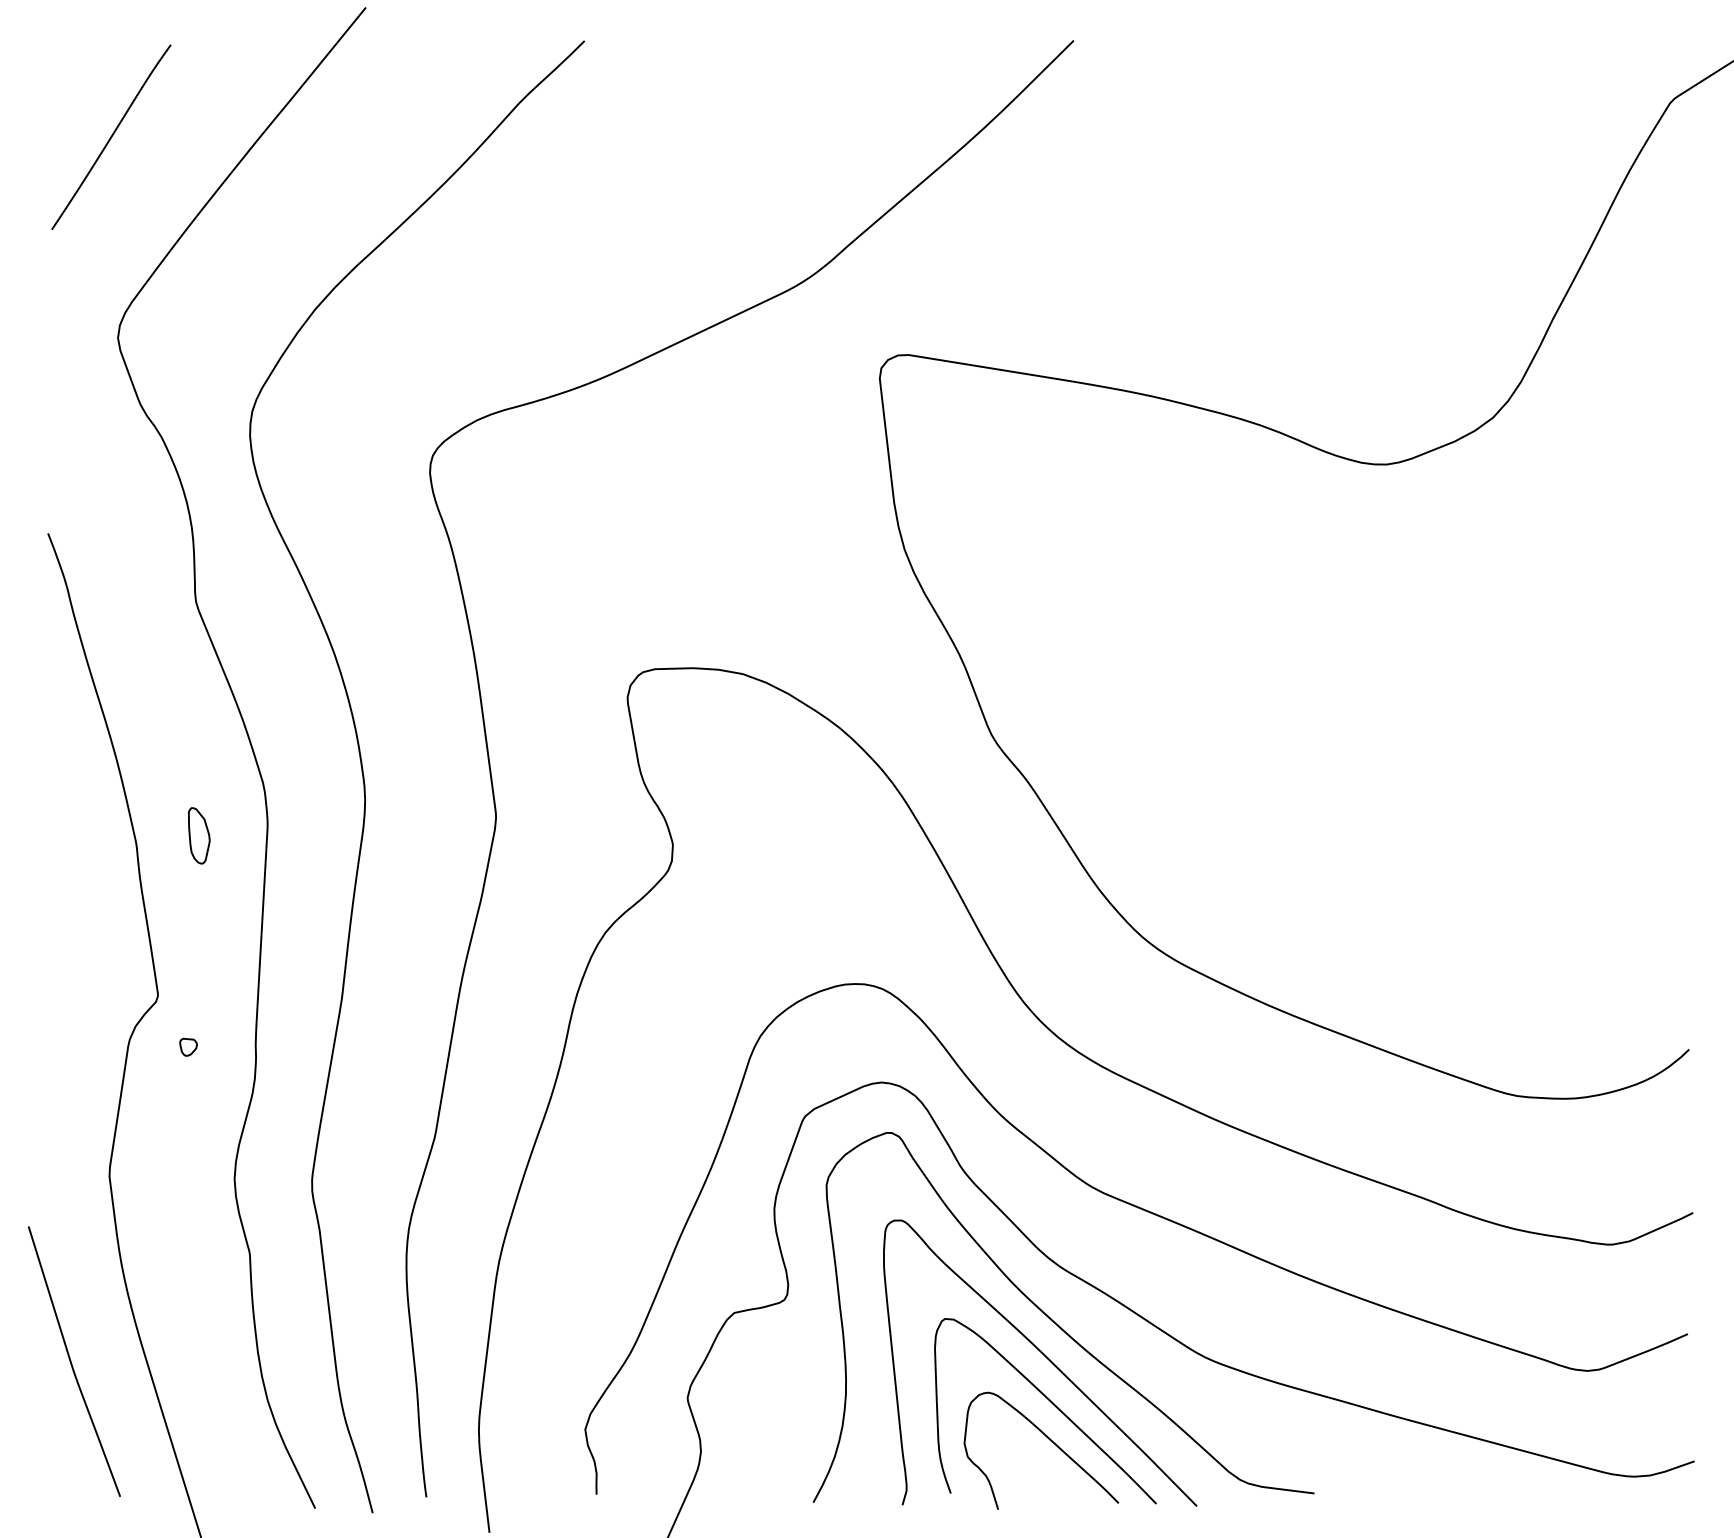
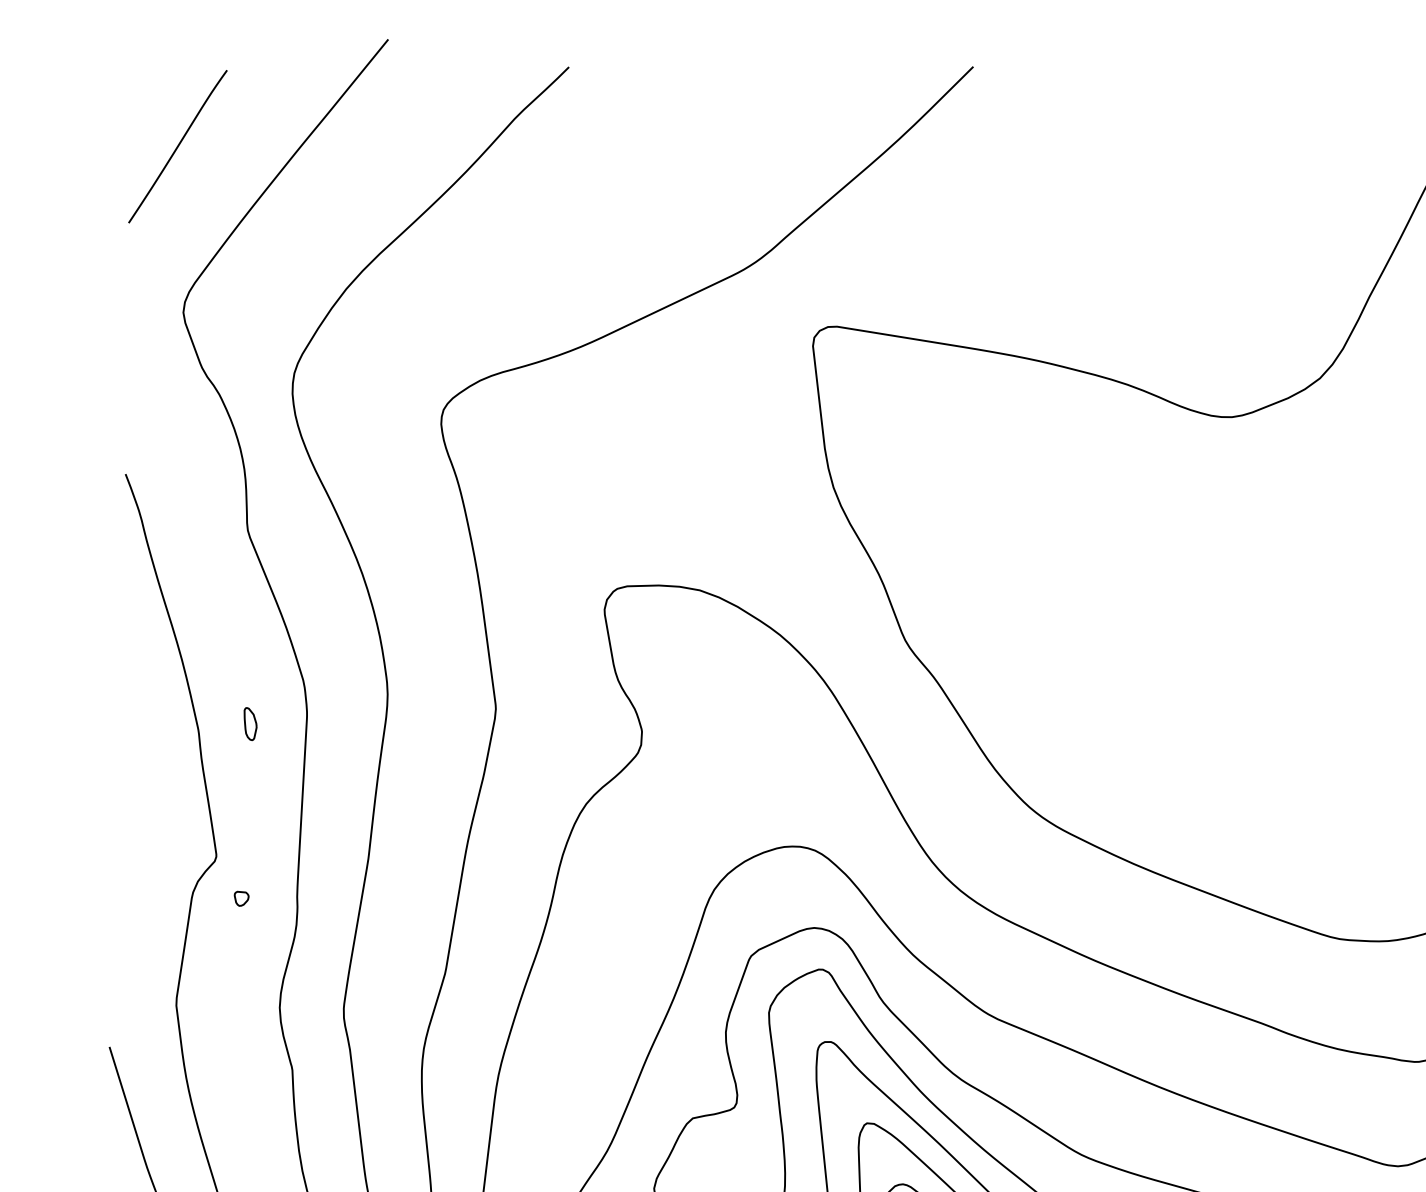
part: (199, 835) -> (250, 723), size x0.7

